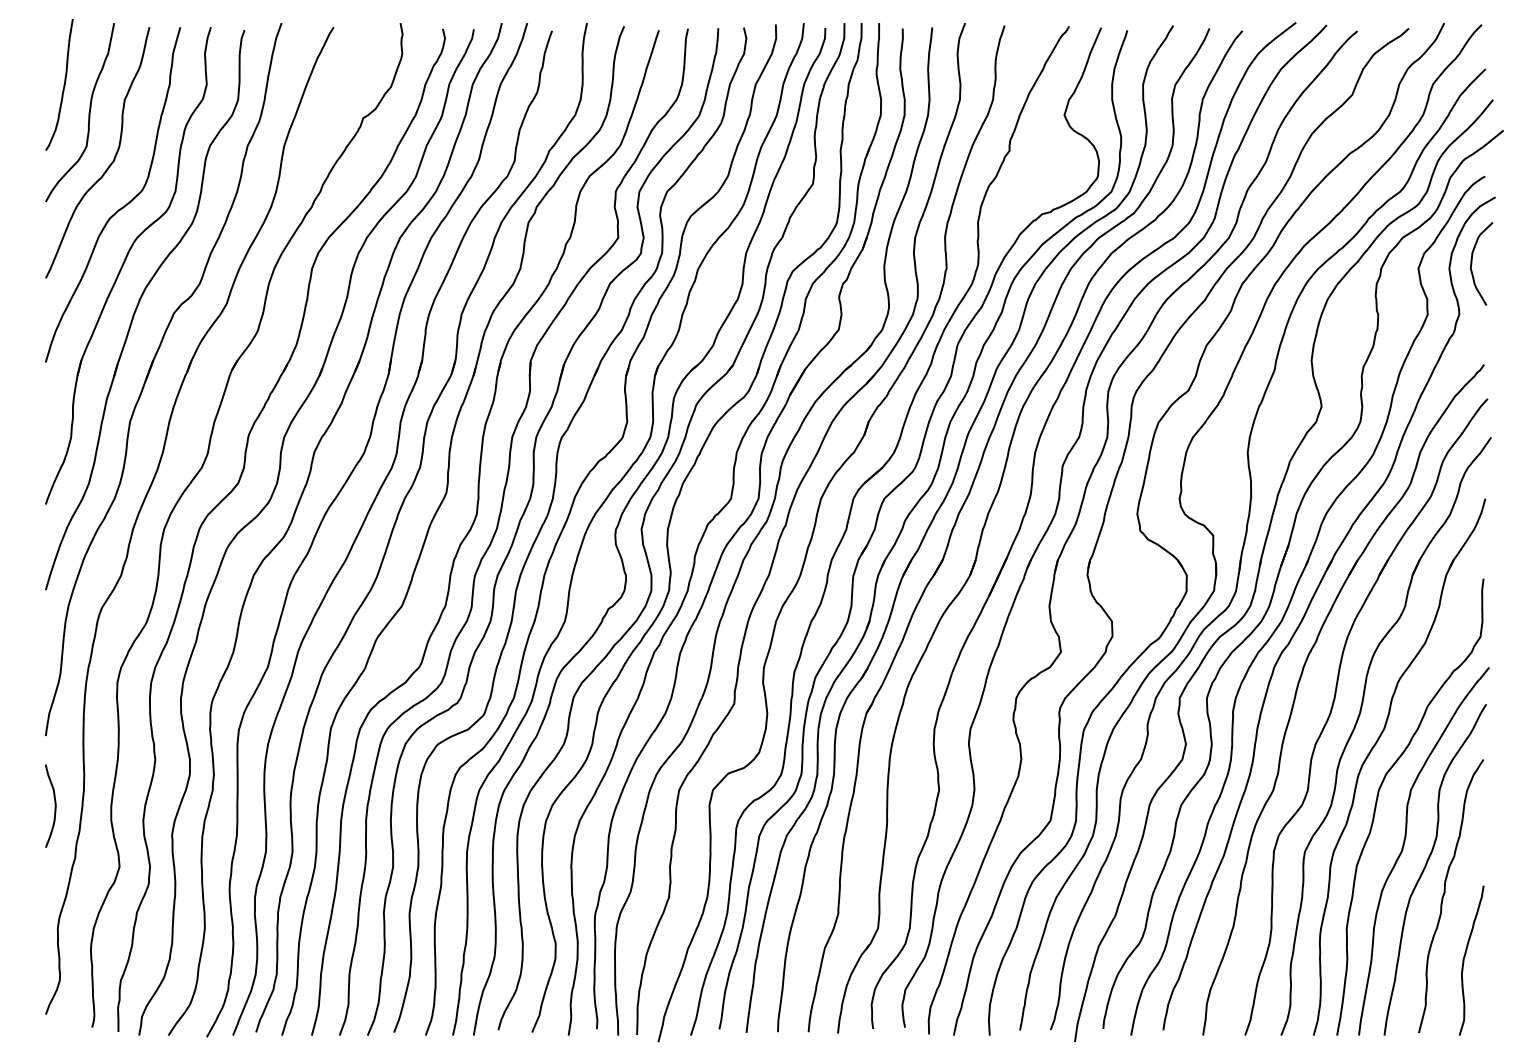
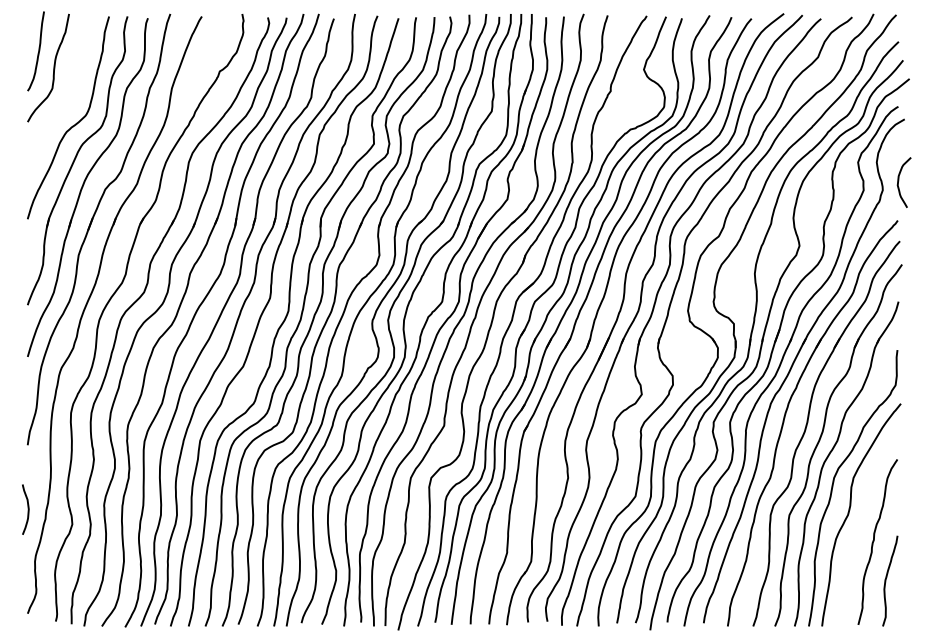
curve: (109, 162) -> (66, 98), removed
curve: (1473, 262) -> (899, 181), moved
curve: (53, 805) -> (27, 509), moved
curve: (1427, 867) -> (863, 524), removed

